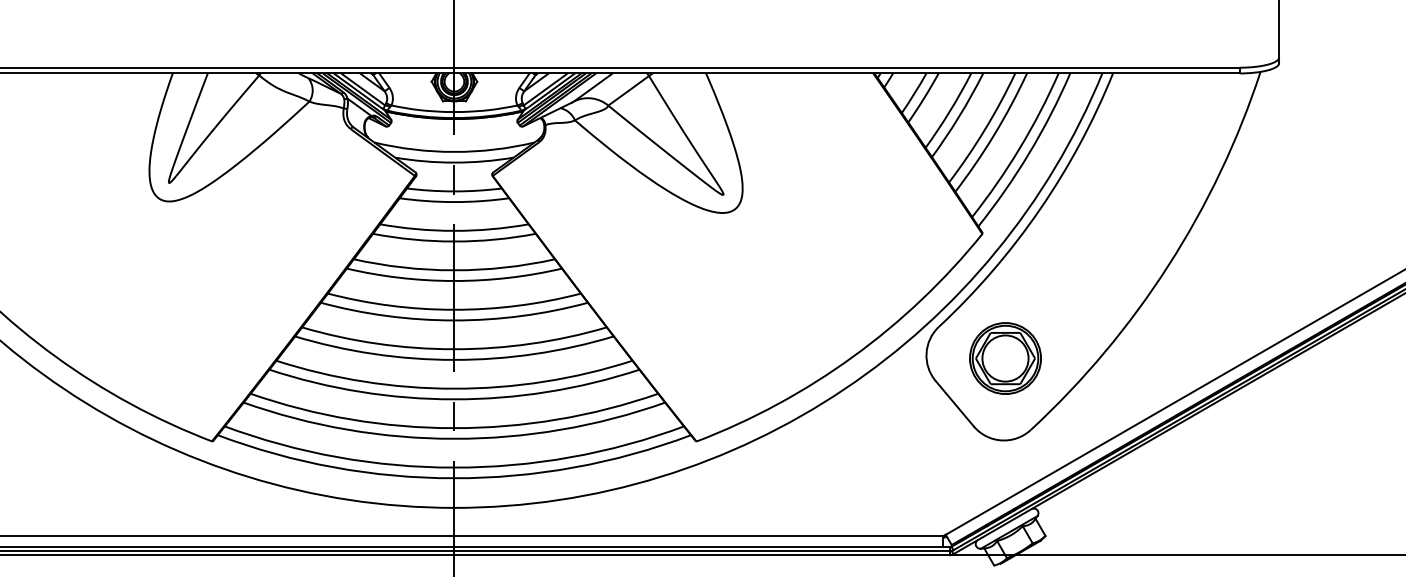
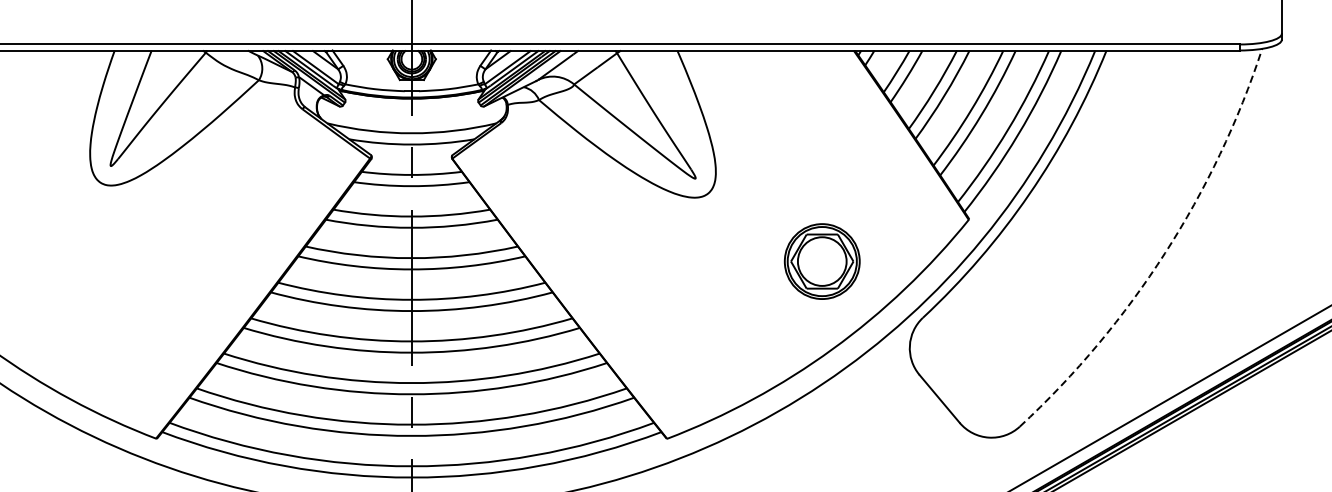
arc: (1168, 265) -> (1165, 253), solid -> dashed
part: (1005, 358) -> (822, 261), moved

